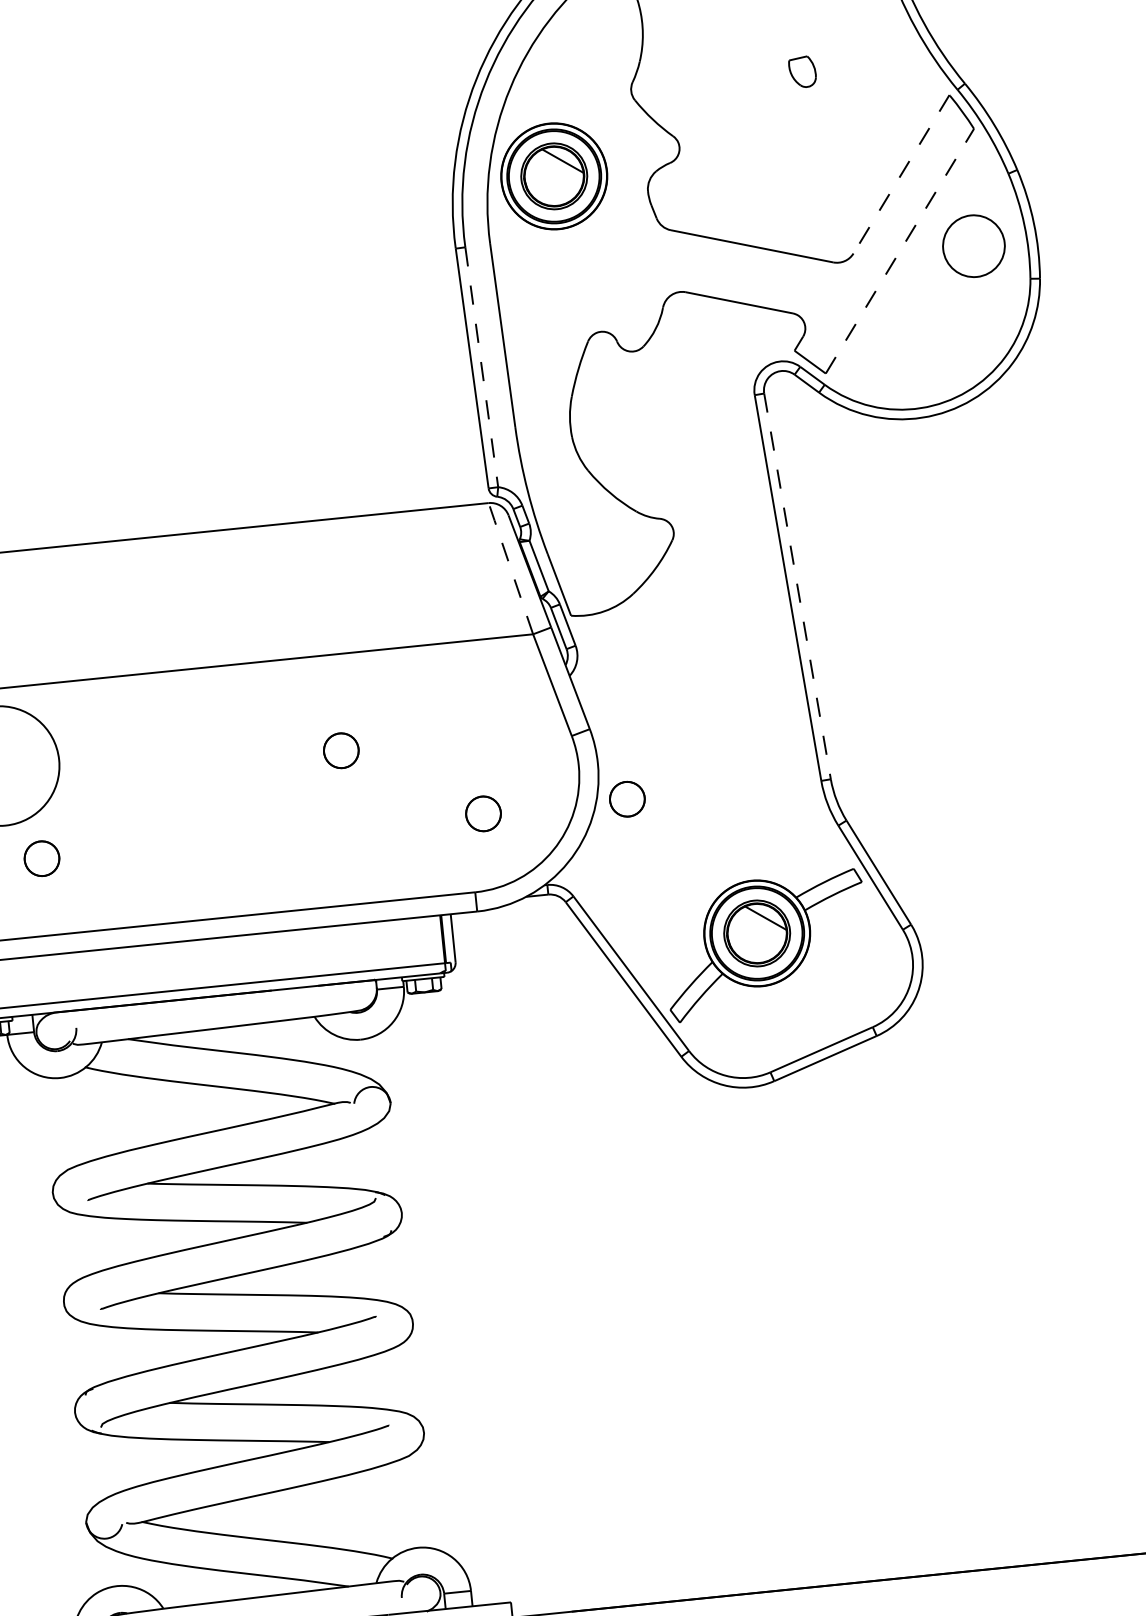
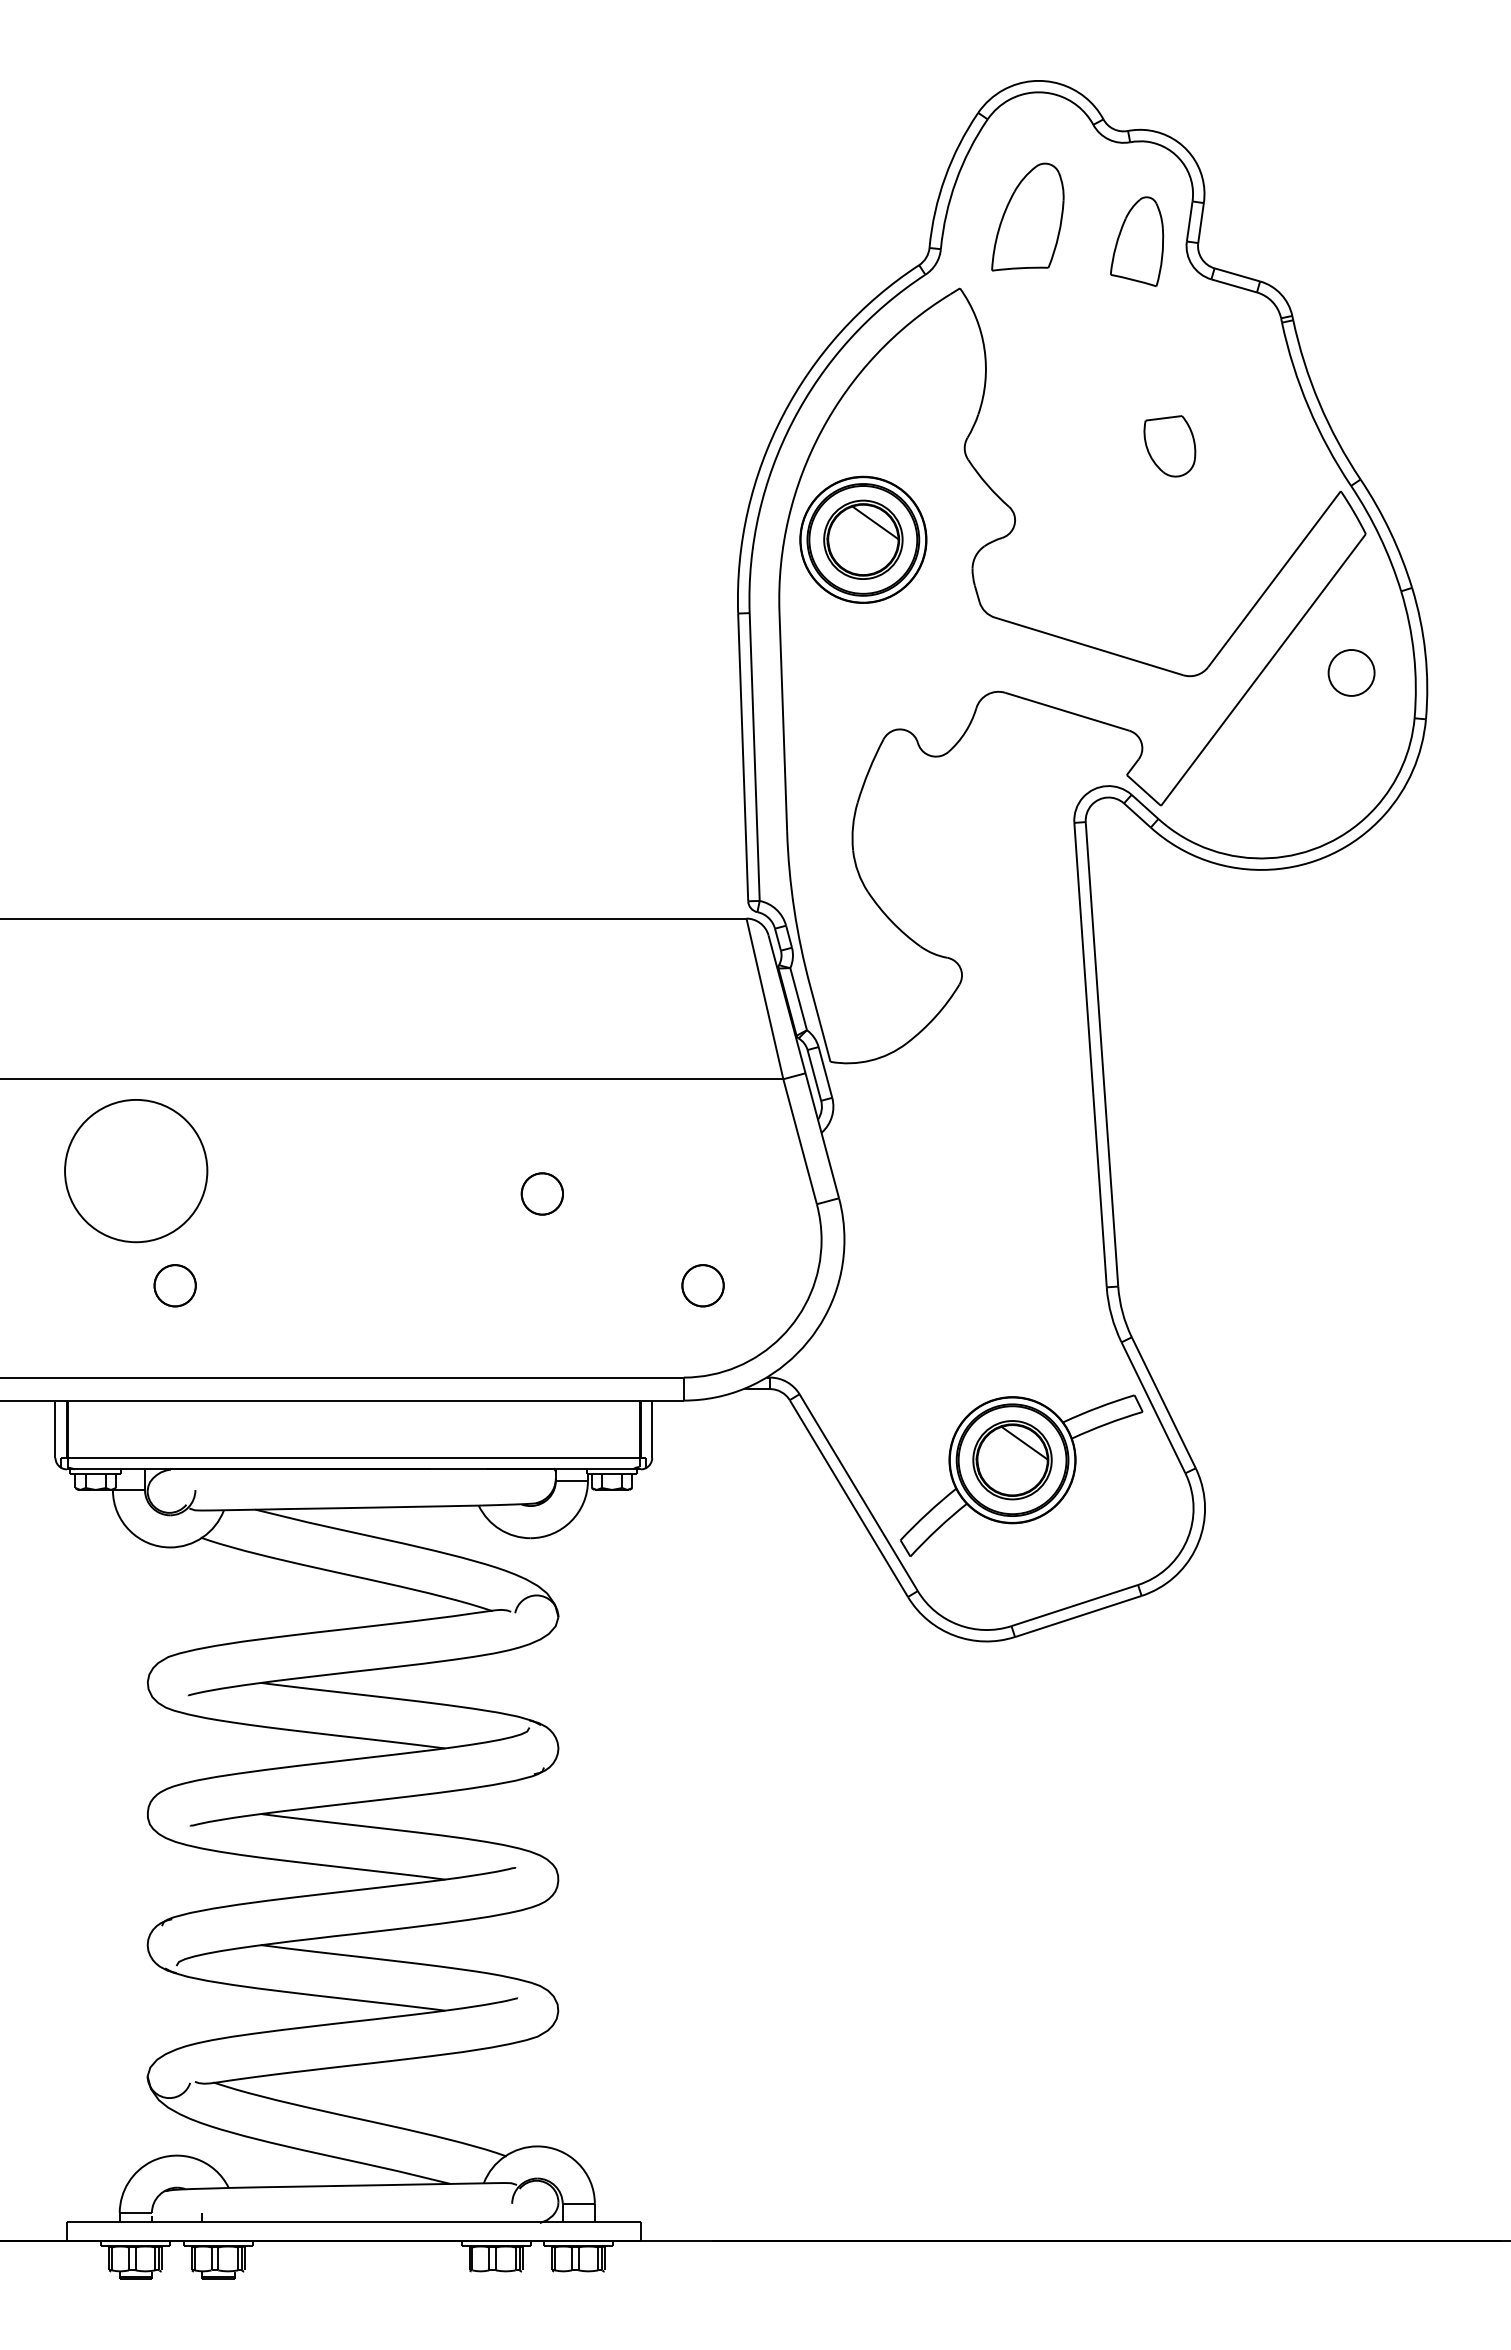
part: (802, 72) -> (1169, 446), size x1.67
line: (901, 174) -> (1274, 579), dashed -> solid
part: (973, 245) -> (1351, 672), size x0.62
line: (899, 250) -> (1263, 669), dashed -> solid
line: (481, 367) -> (754, 757), dashed -> solid
line: (510, 567) -> (764, 997), dashed -> solid
line: (797, 586) -> (1102, 1054), dashed -> solid
part: (626, 799) -> (874, 1285), removed

